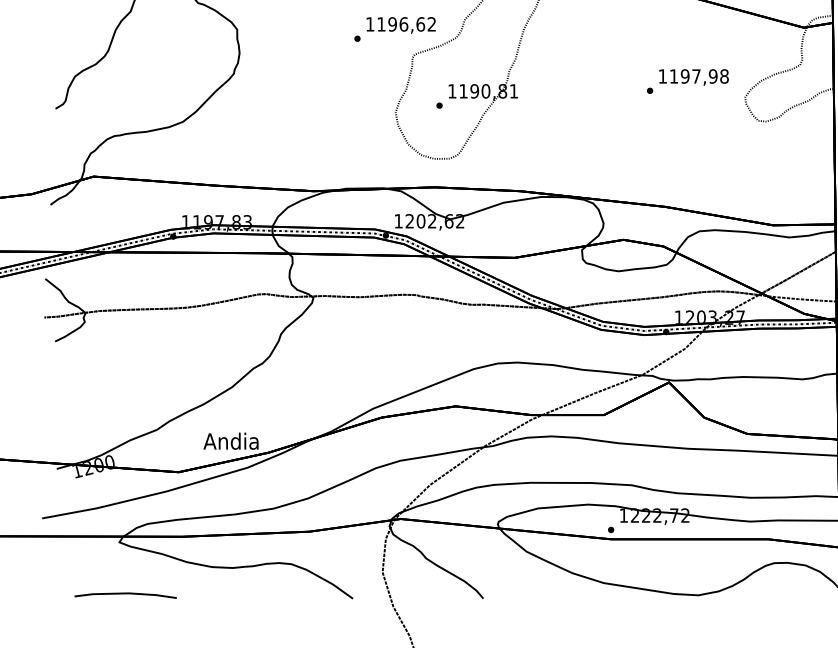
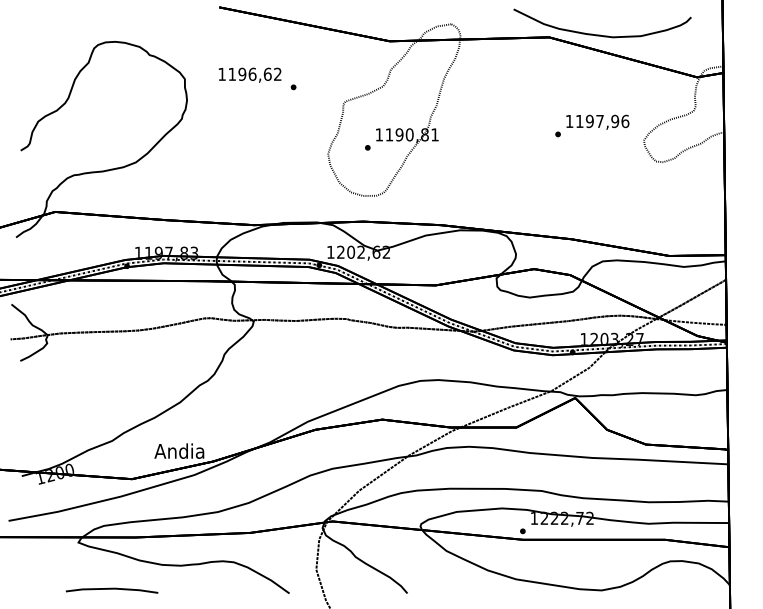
text: (400, 24) -> (249, 74), moved
text: (724, 75) -> (625, 120), 1197,98 -> 1197,96
line: (126, 594) -> (112, 589), moved

